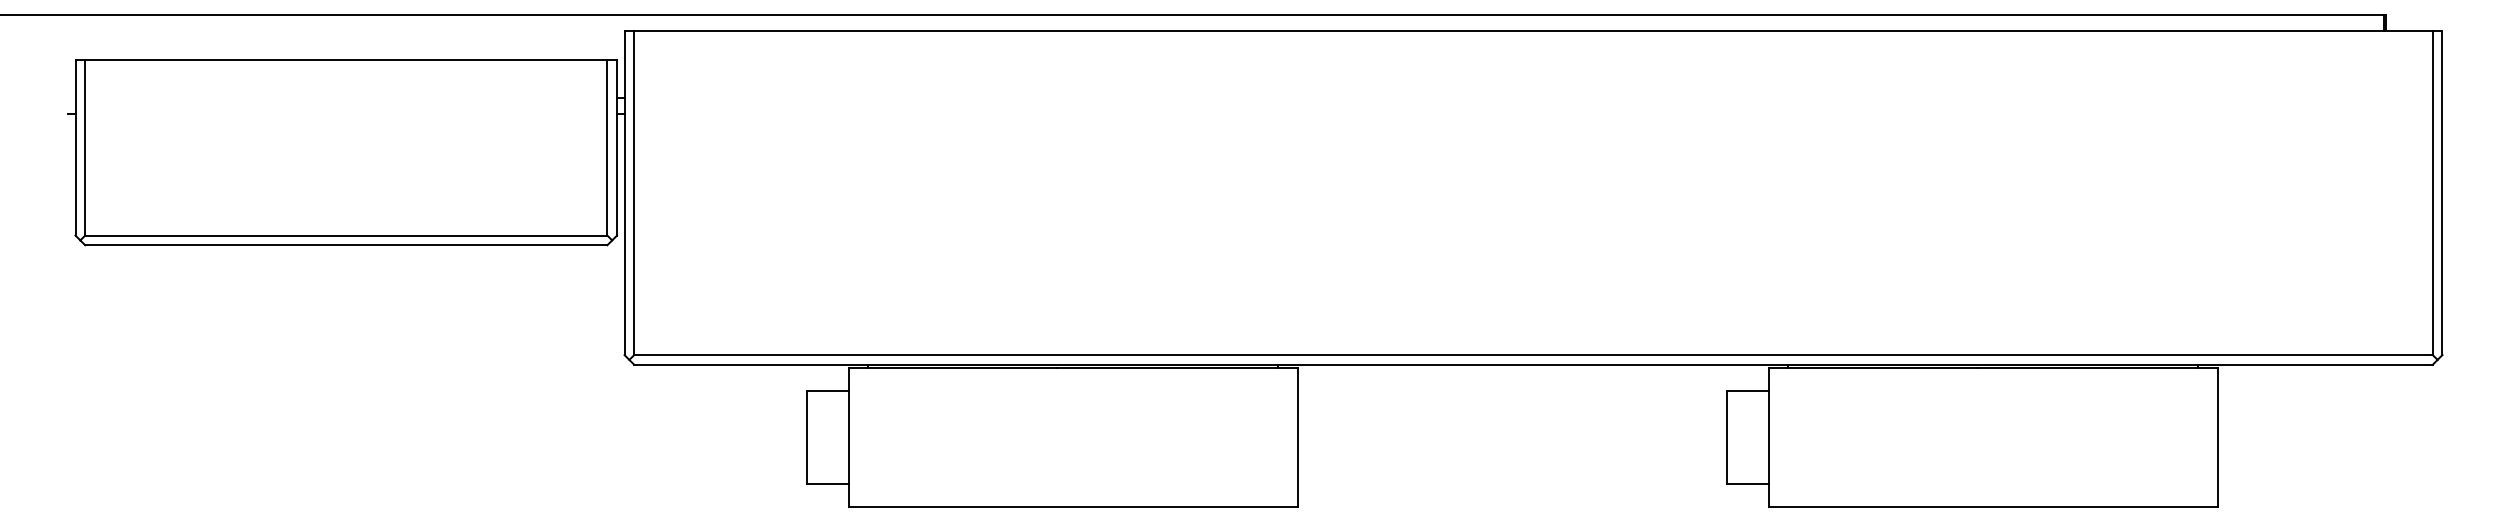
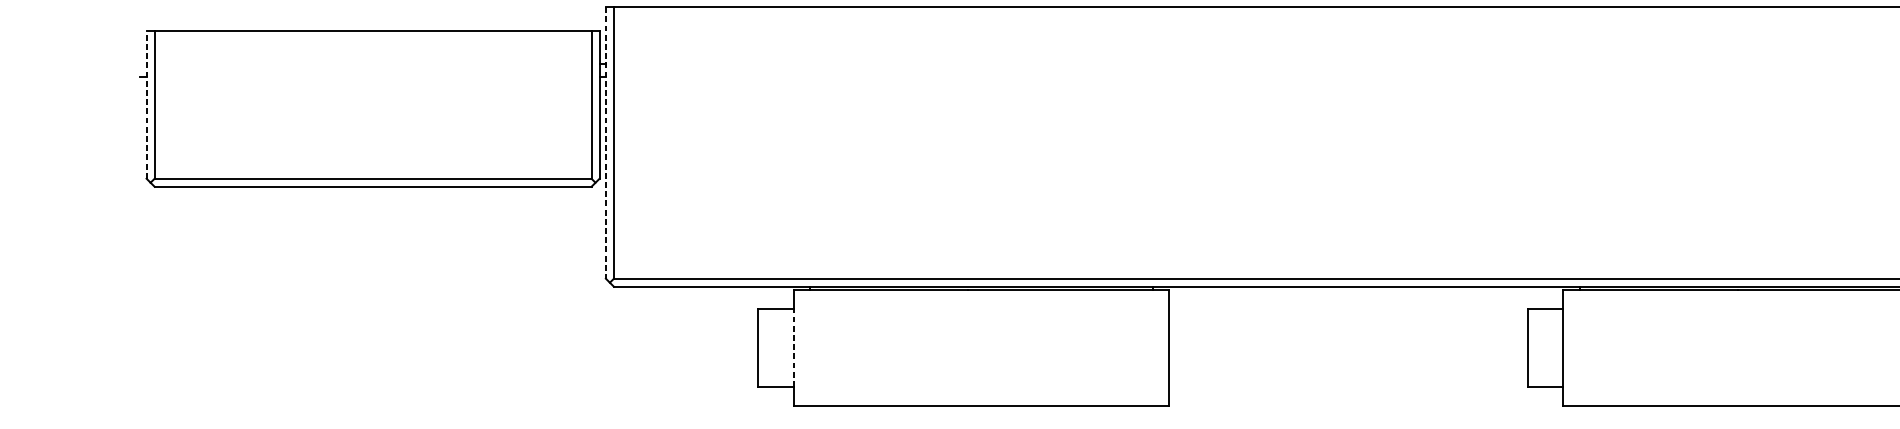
line: (75, 147) -> (146, 105), solid -> dashed
line: (624, 193) -> (605, 143), solid -> dashed
line: (848, 437) -> (793, 347), solid -> dashed

